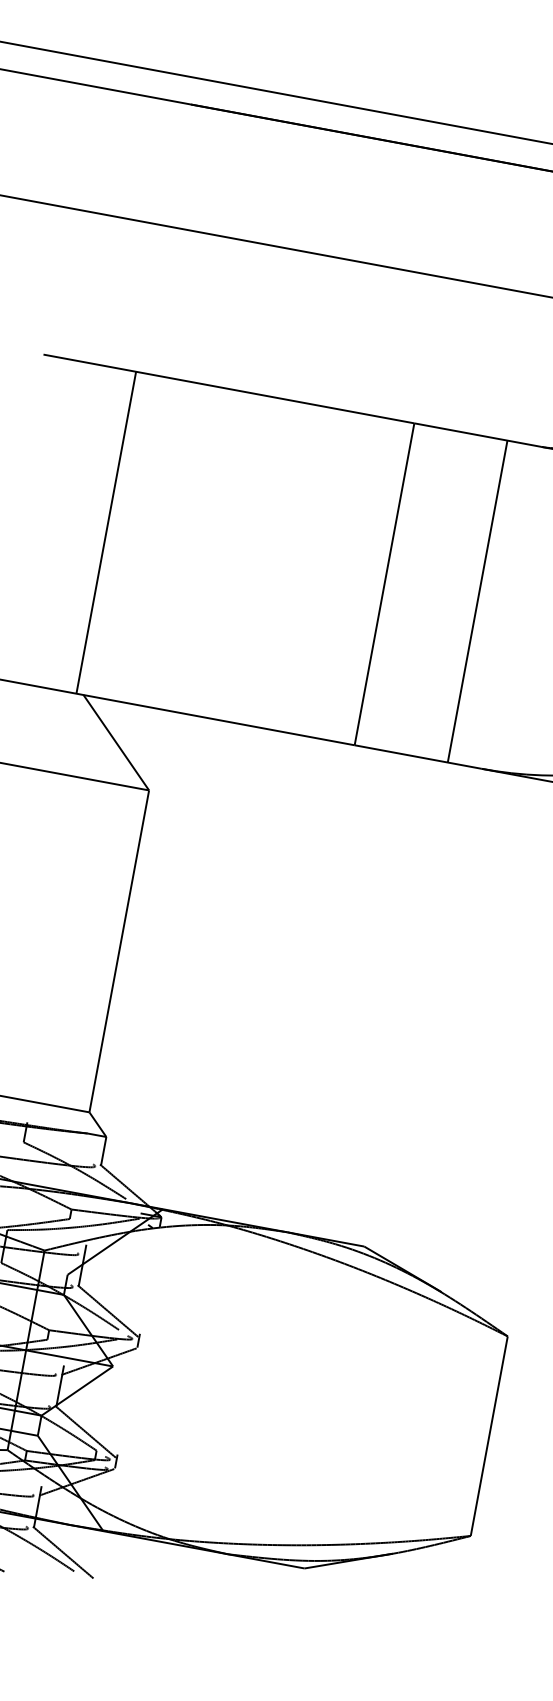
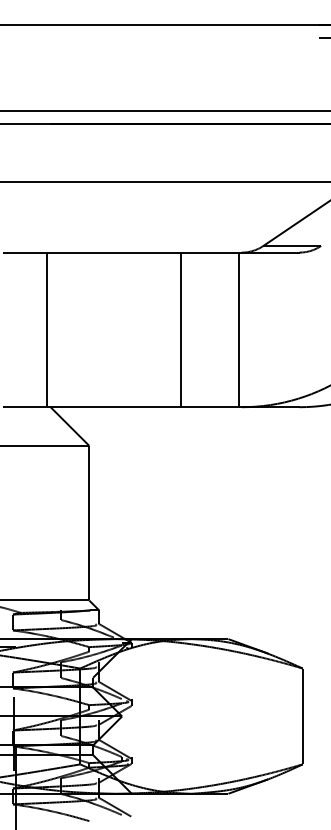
line: (477, 600) -> (238, 329), moved

